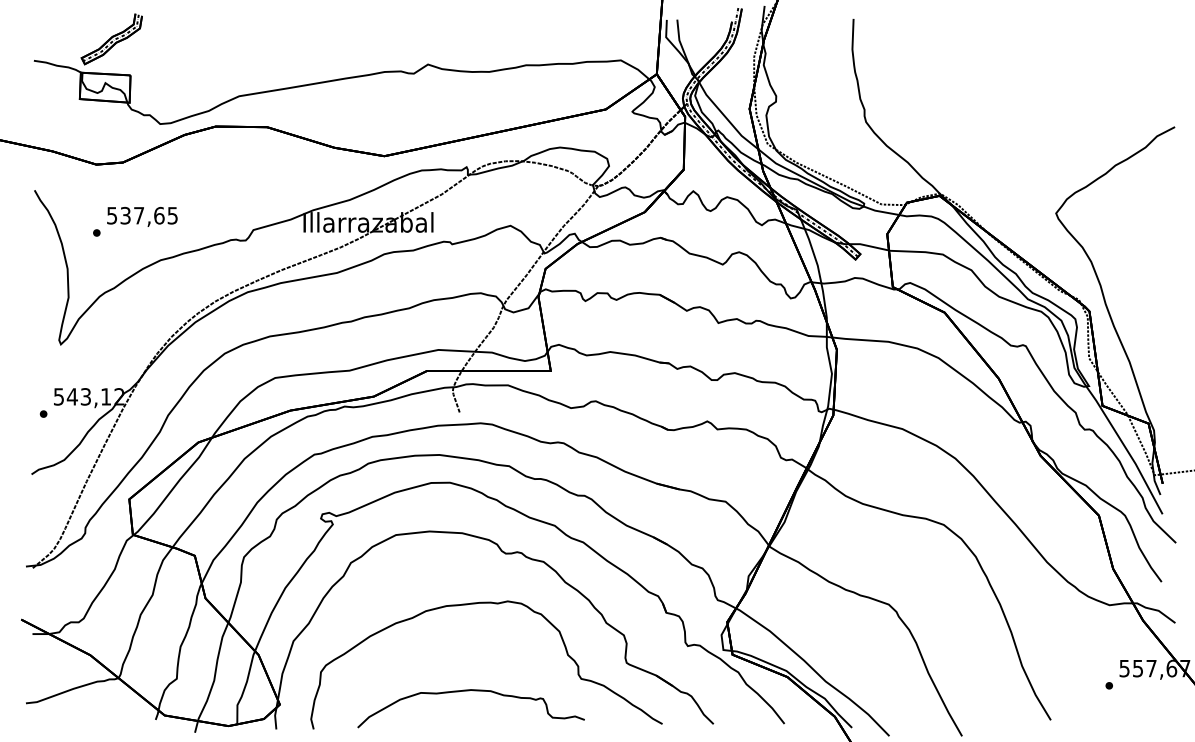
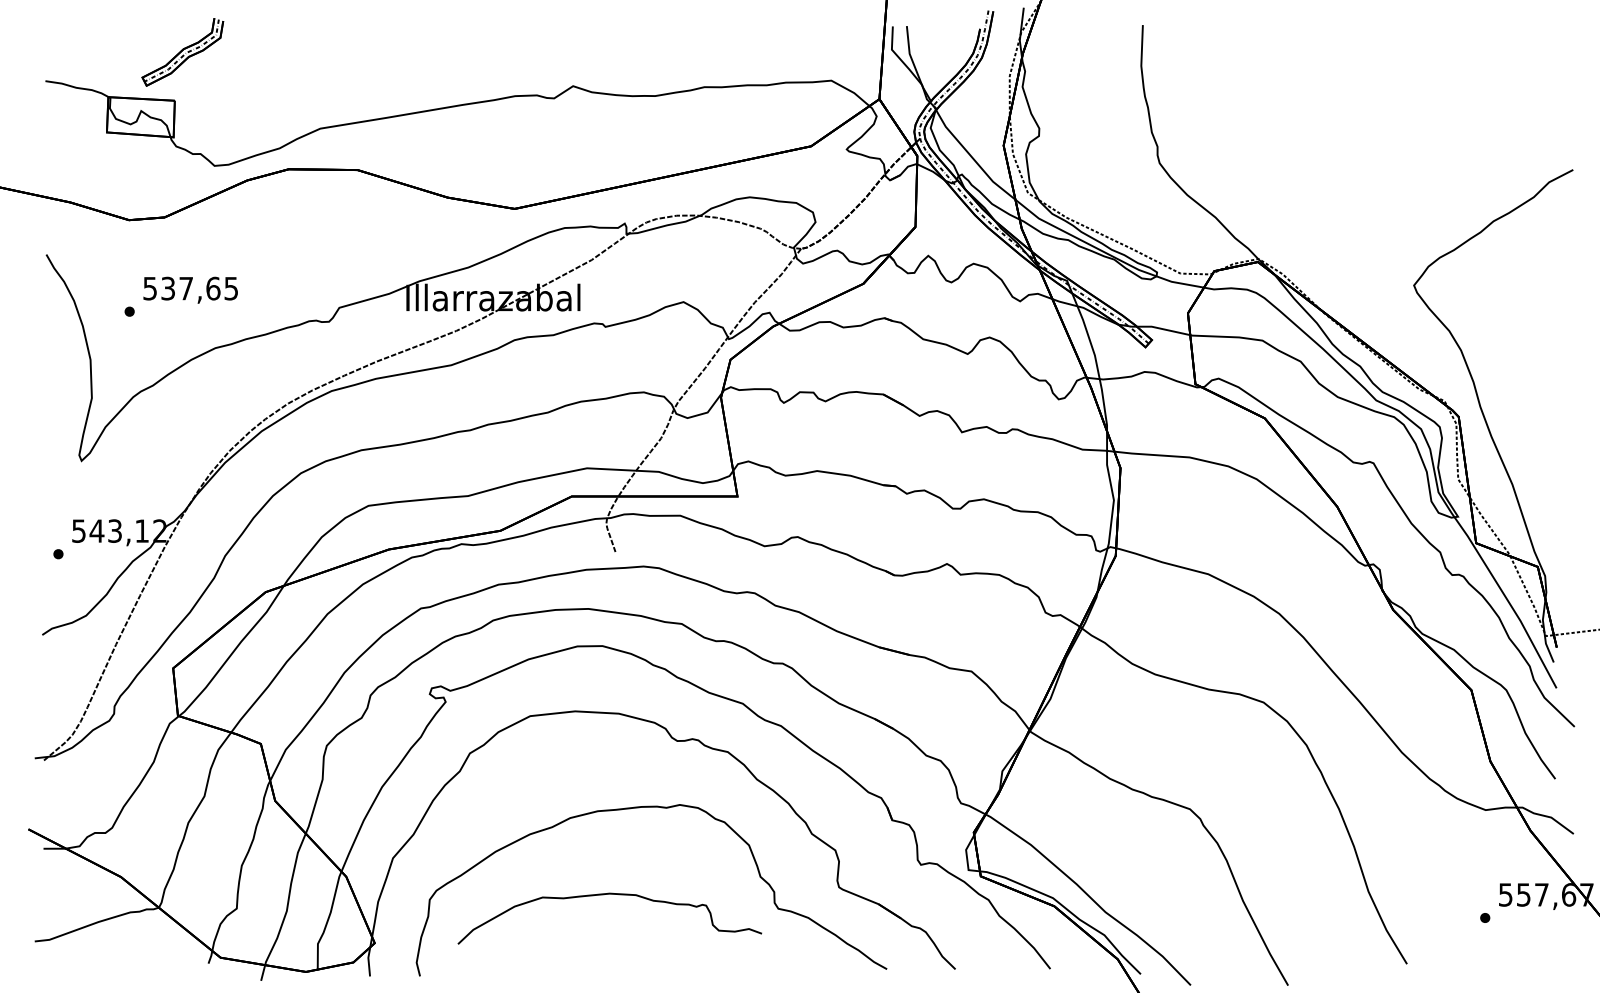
part: (111, 39) -> (182, 52), moved
curve: (466, 691) -> (603, 895), moved

